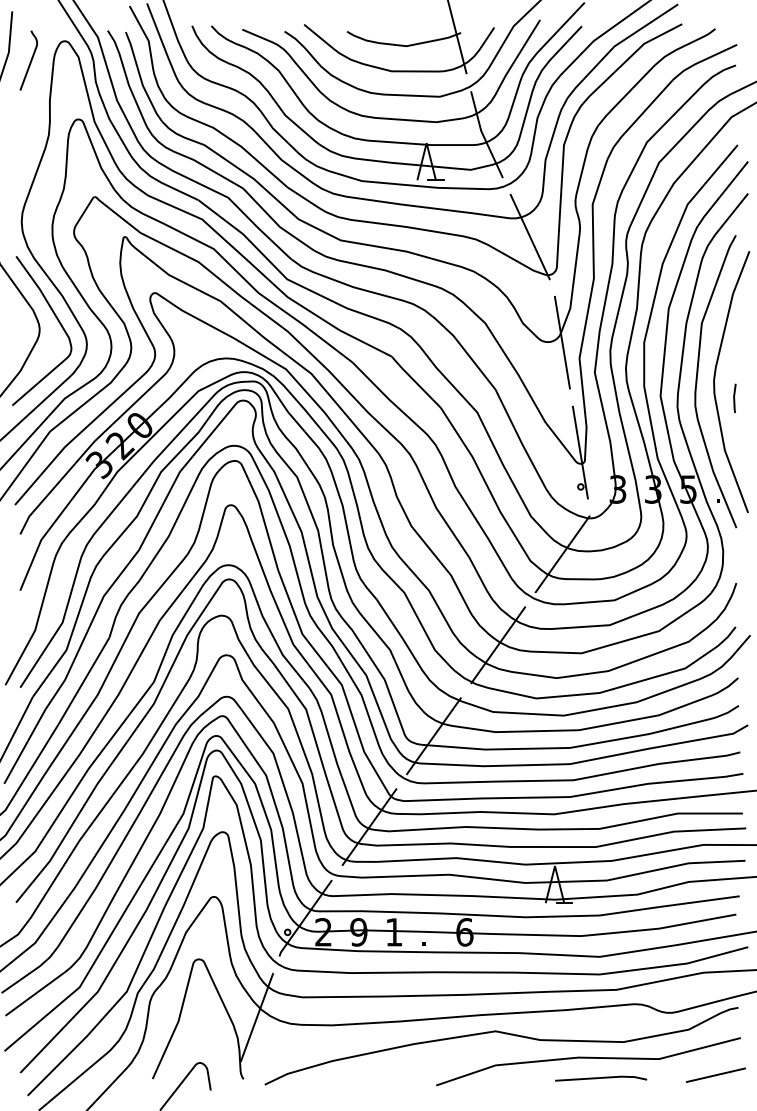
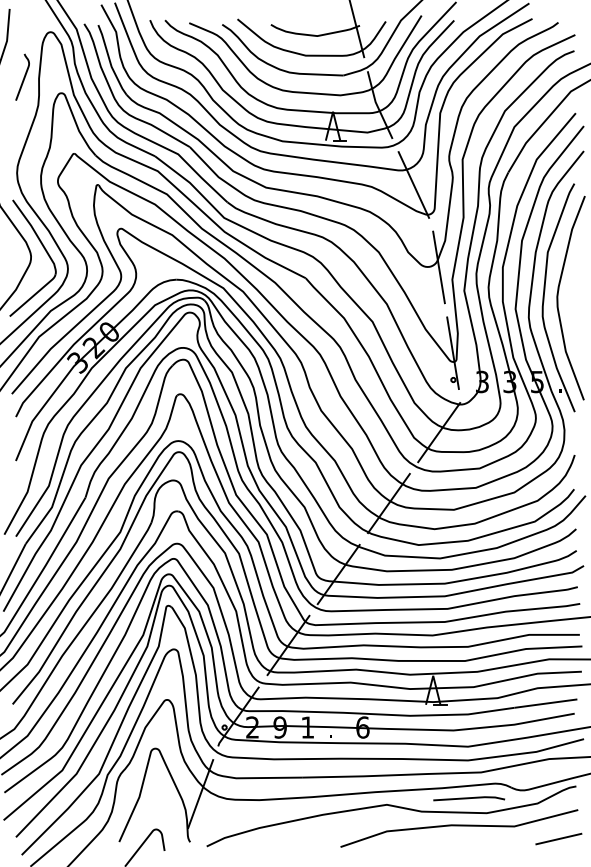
curve: (29, 60) -> (23, 77), moved
line: (734, 397) -> (573, 310), removed
line: (601, 1078) -> (469, 798), moved

